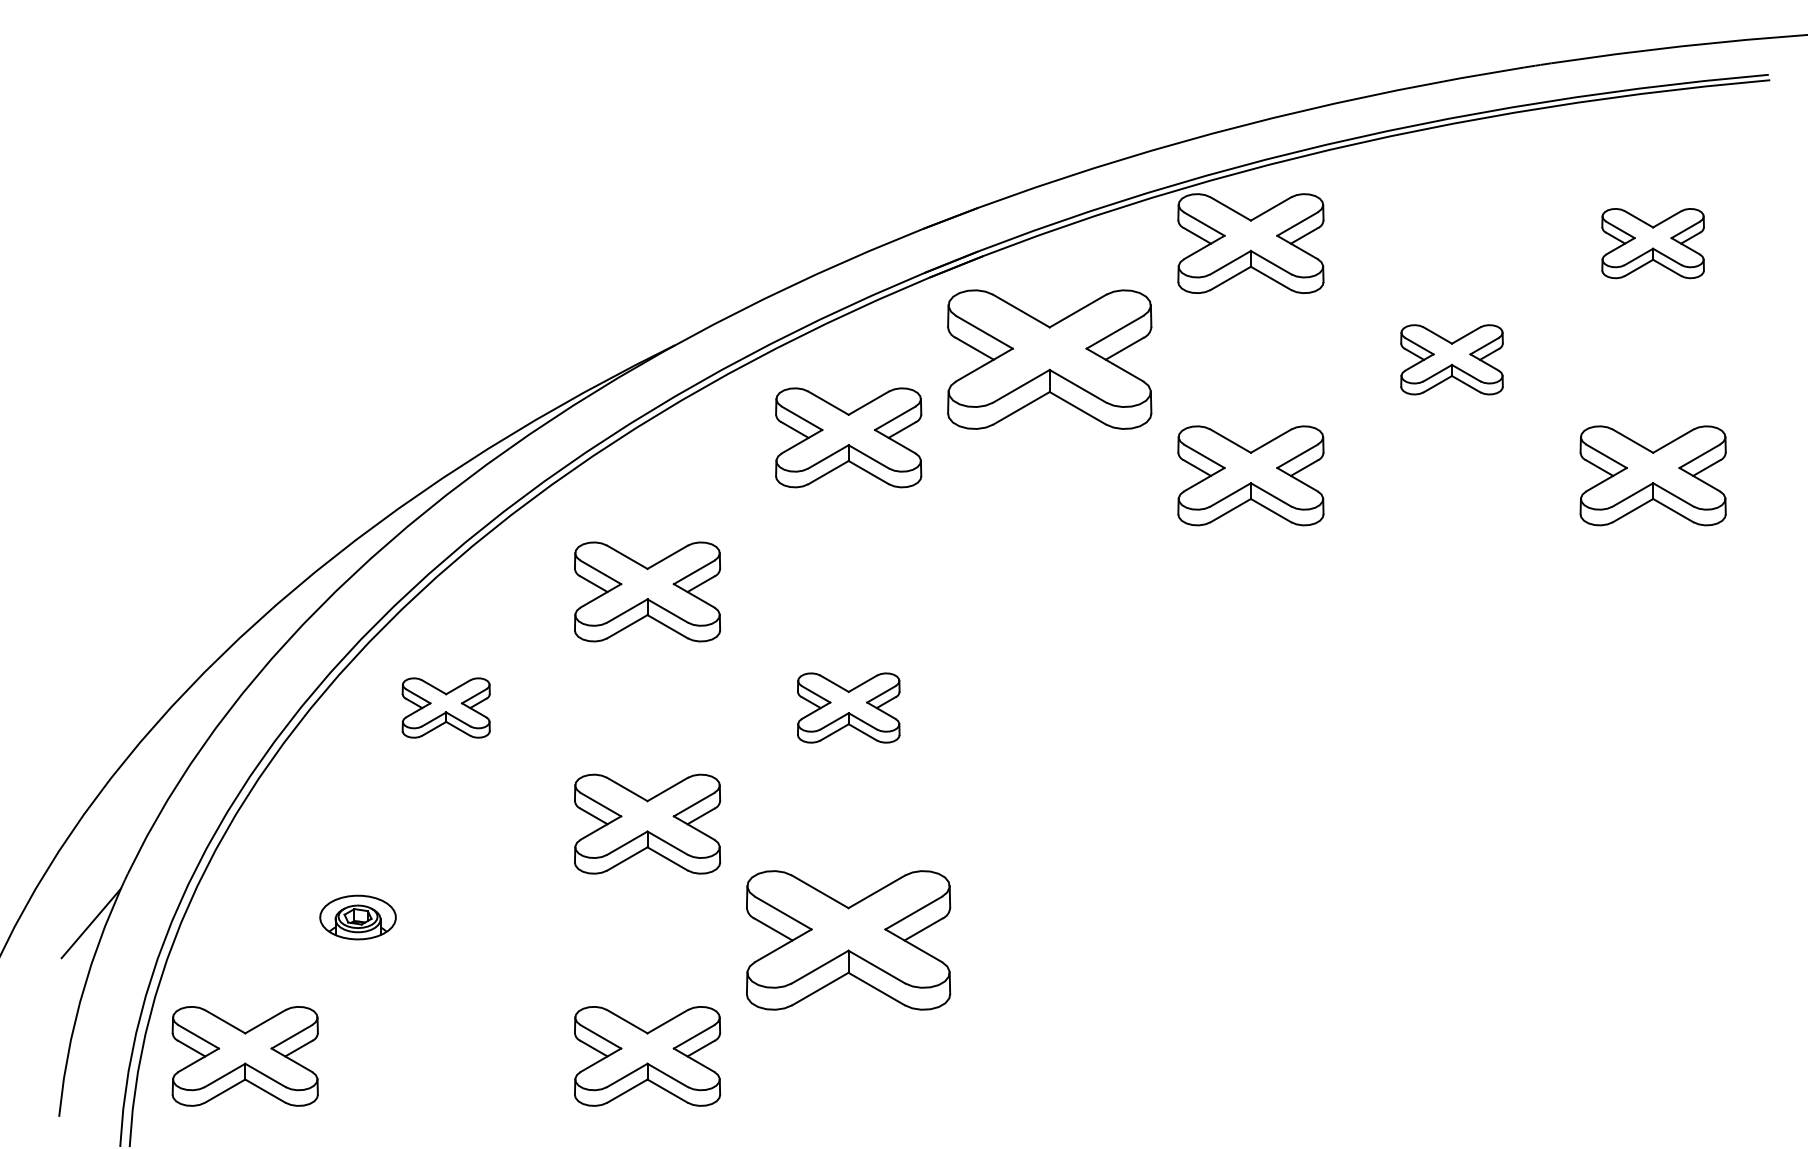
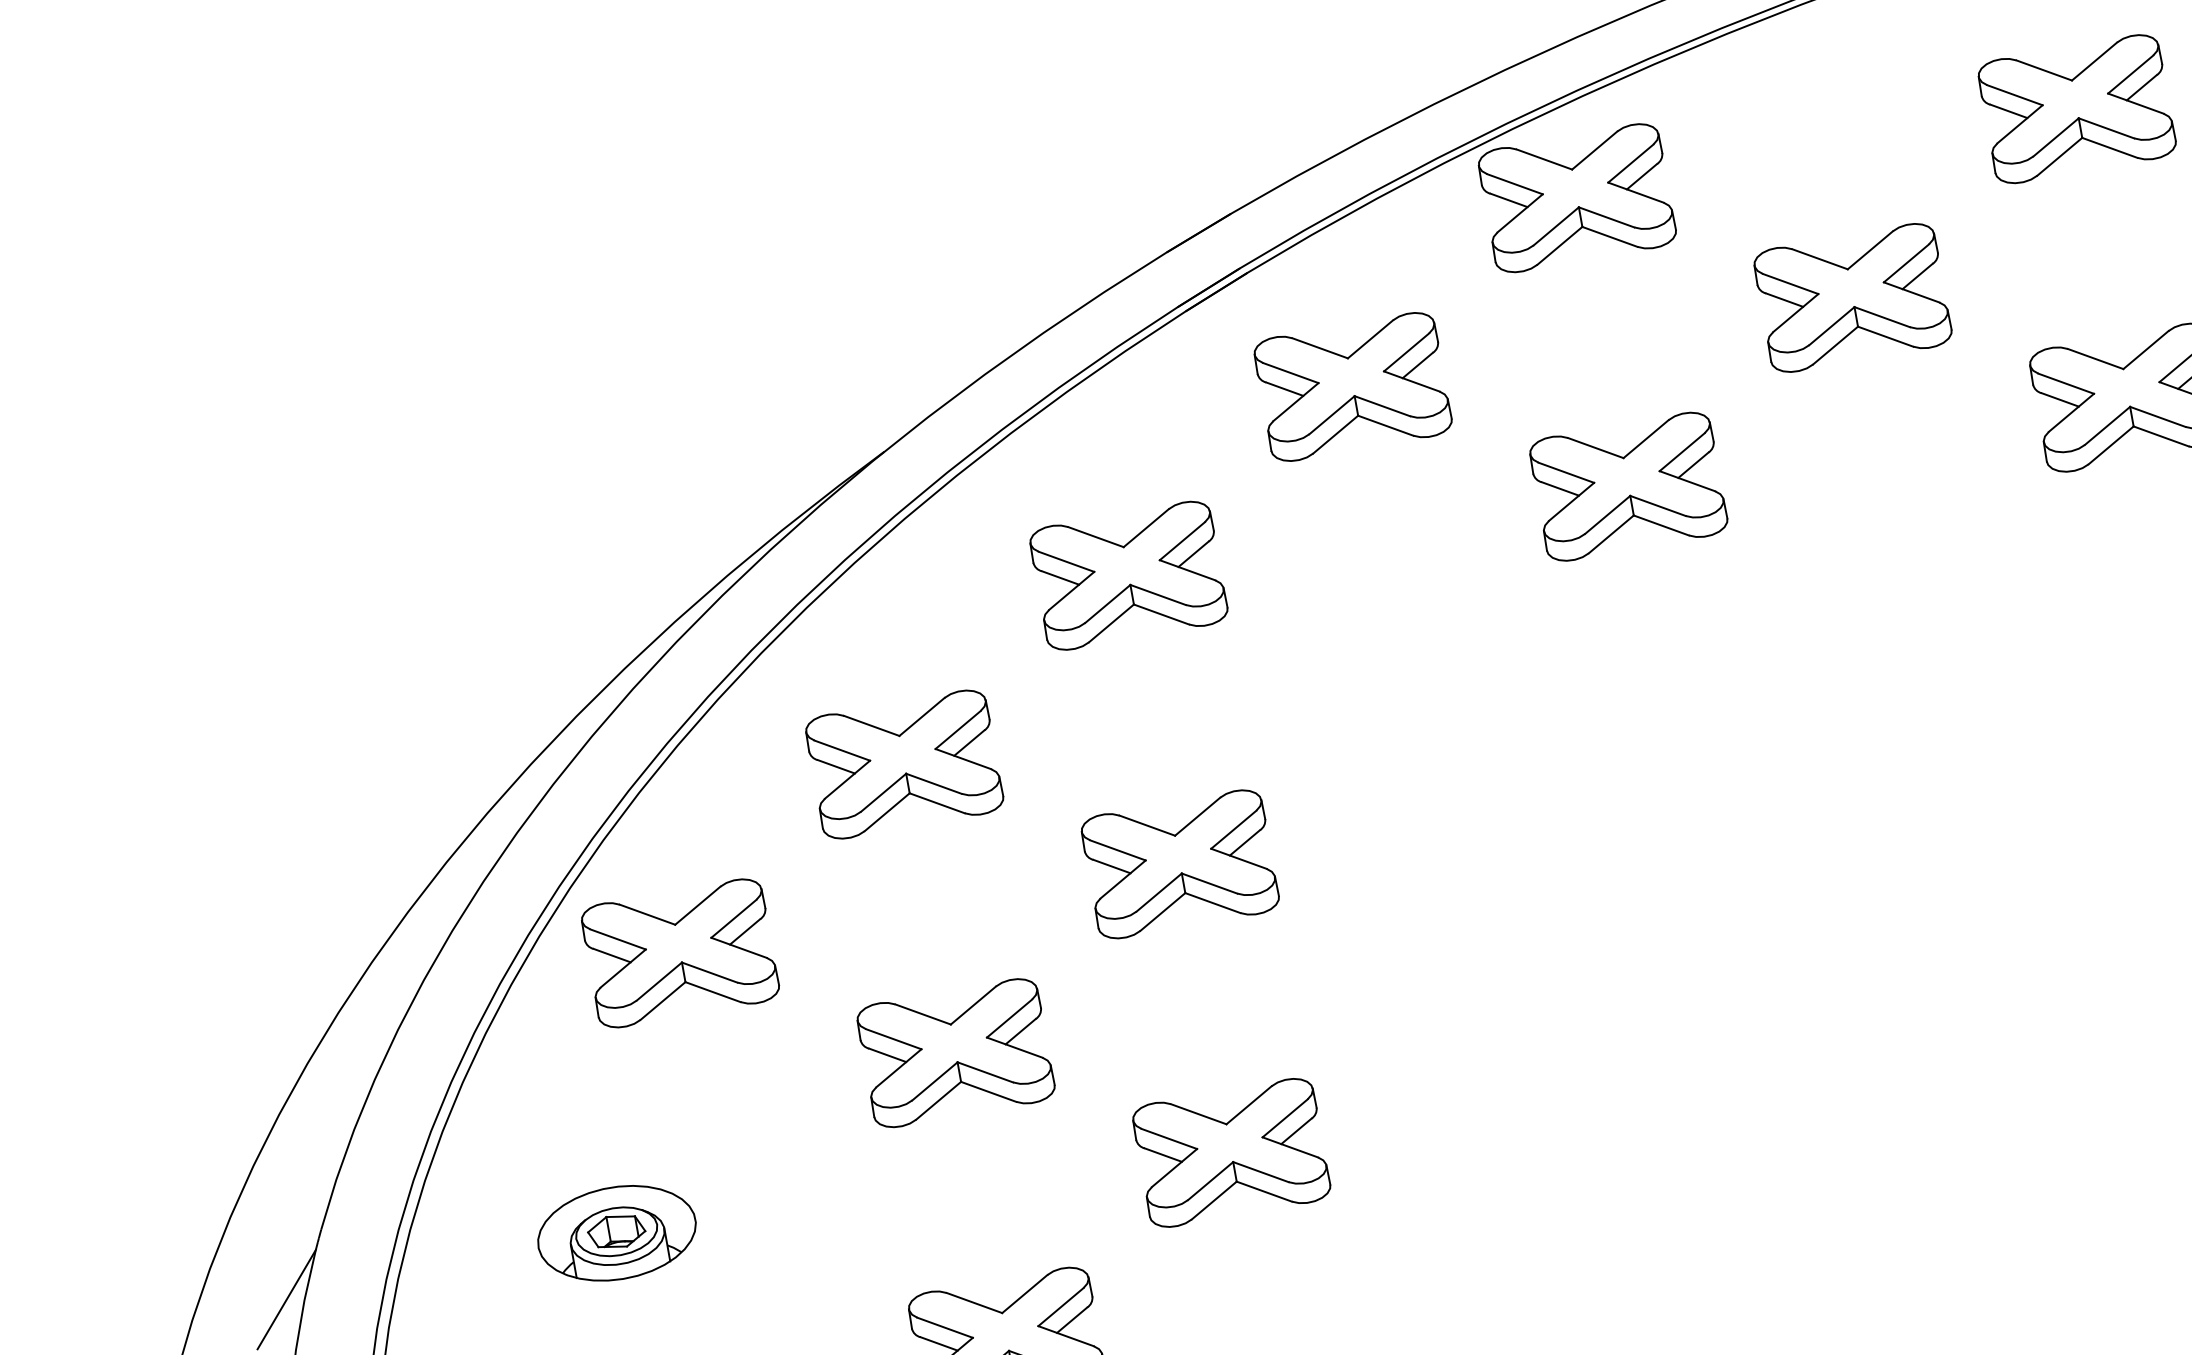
part: (1652, 243) -> (2076, 109), size x1.43
part: (1049, 359) -> (1352, 386), size x0.71
part: (1451, 359) -> (1852, 297), size x1.43
part: (848, 437) -> (1128, 575), moved
part: (445, 707) -> (679, 952), size x1.67
part: (848, 707) -> (1179, 863), size x1.43
part: (357, 917) -> (616, 1233), size x1.67
part: (848, 939) -> (1231, 1151), size x0.71

